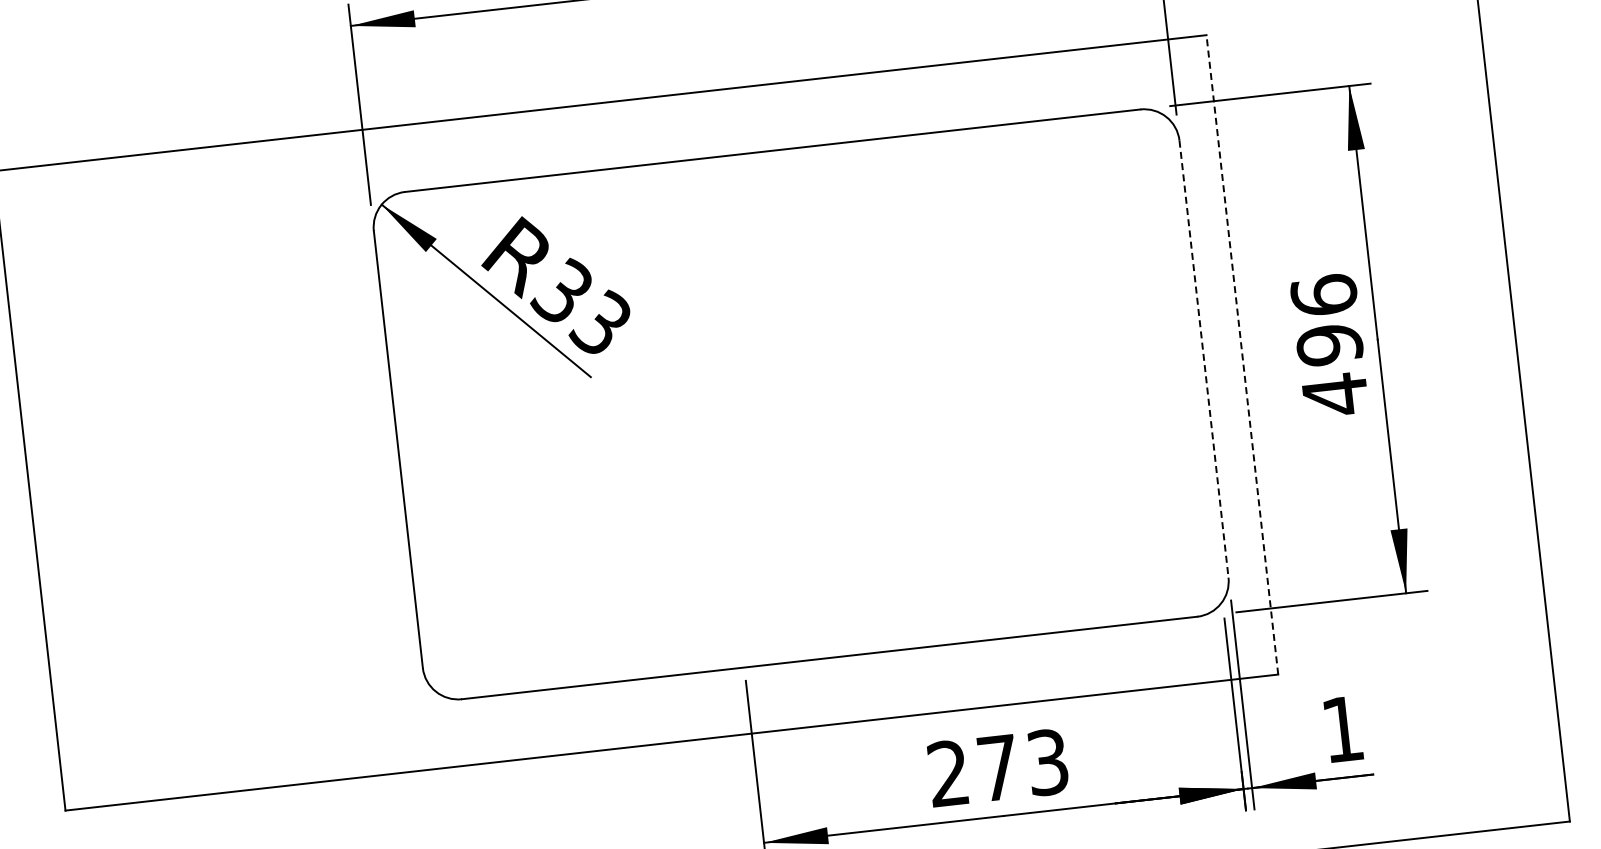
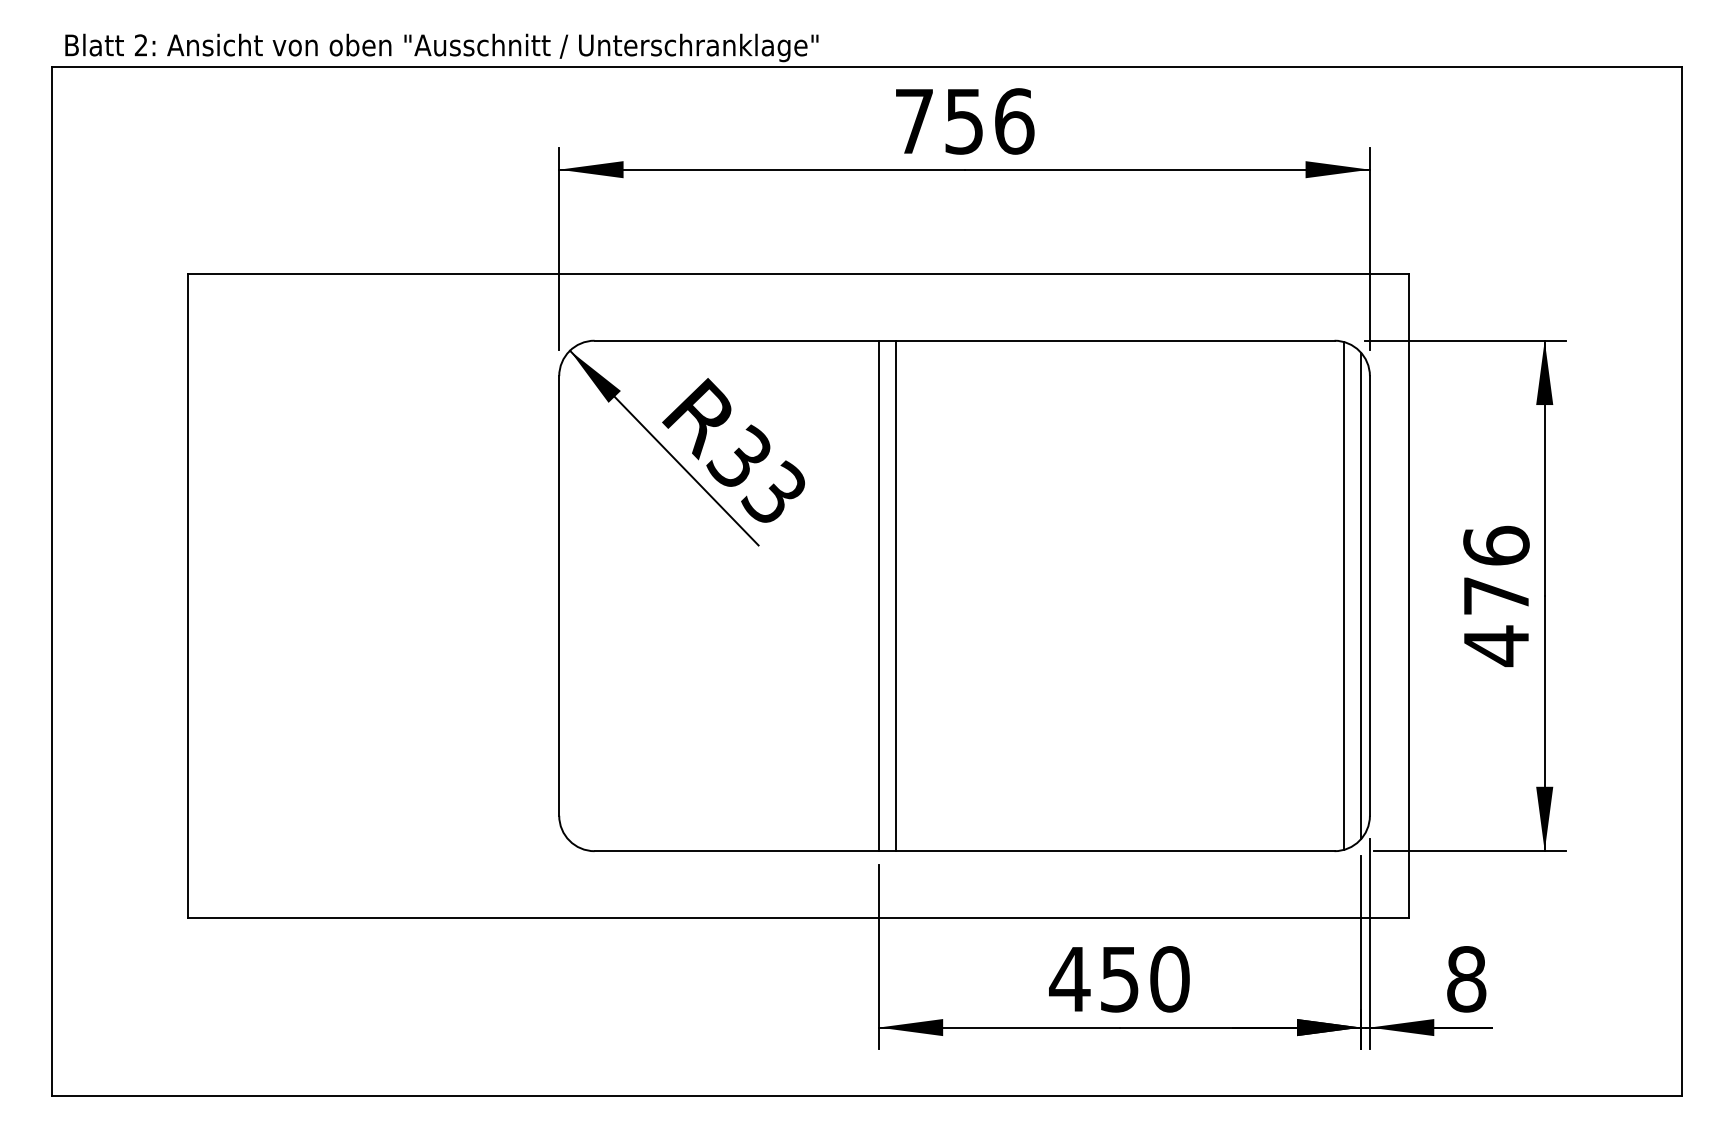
text: (1329, 344) -> (1496, 595), 496 -> 476
line: (1242, 354) -> (1408, 595), dashed -> solid
line: (1203, 358) -> (1369, 595), dashed -> solid
line: (1195, 359) -> (1361, 595), added
line: (1178, 361) -> (1344, 595), added
line: (732, 411) -> (895, 595), added
line: (715, 413) -> (878, 595), added
text: (1342, 729) -> (1466, 979), 1 -> 8
text: (997, 768) -> (1119, 979), 273 -> 450

